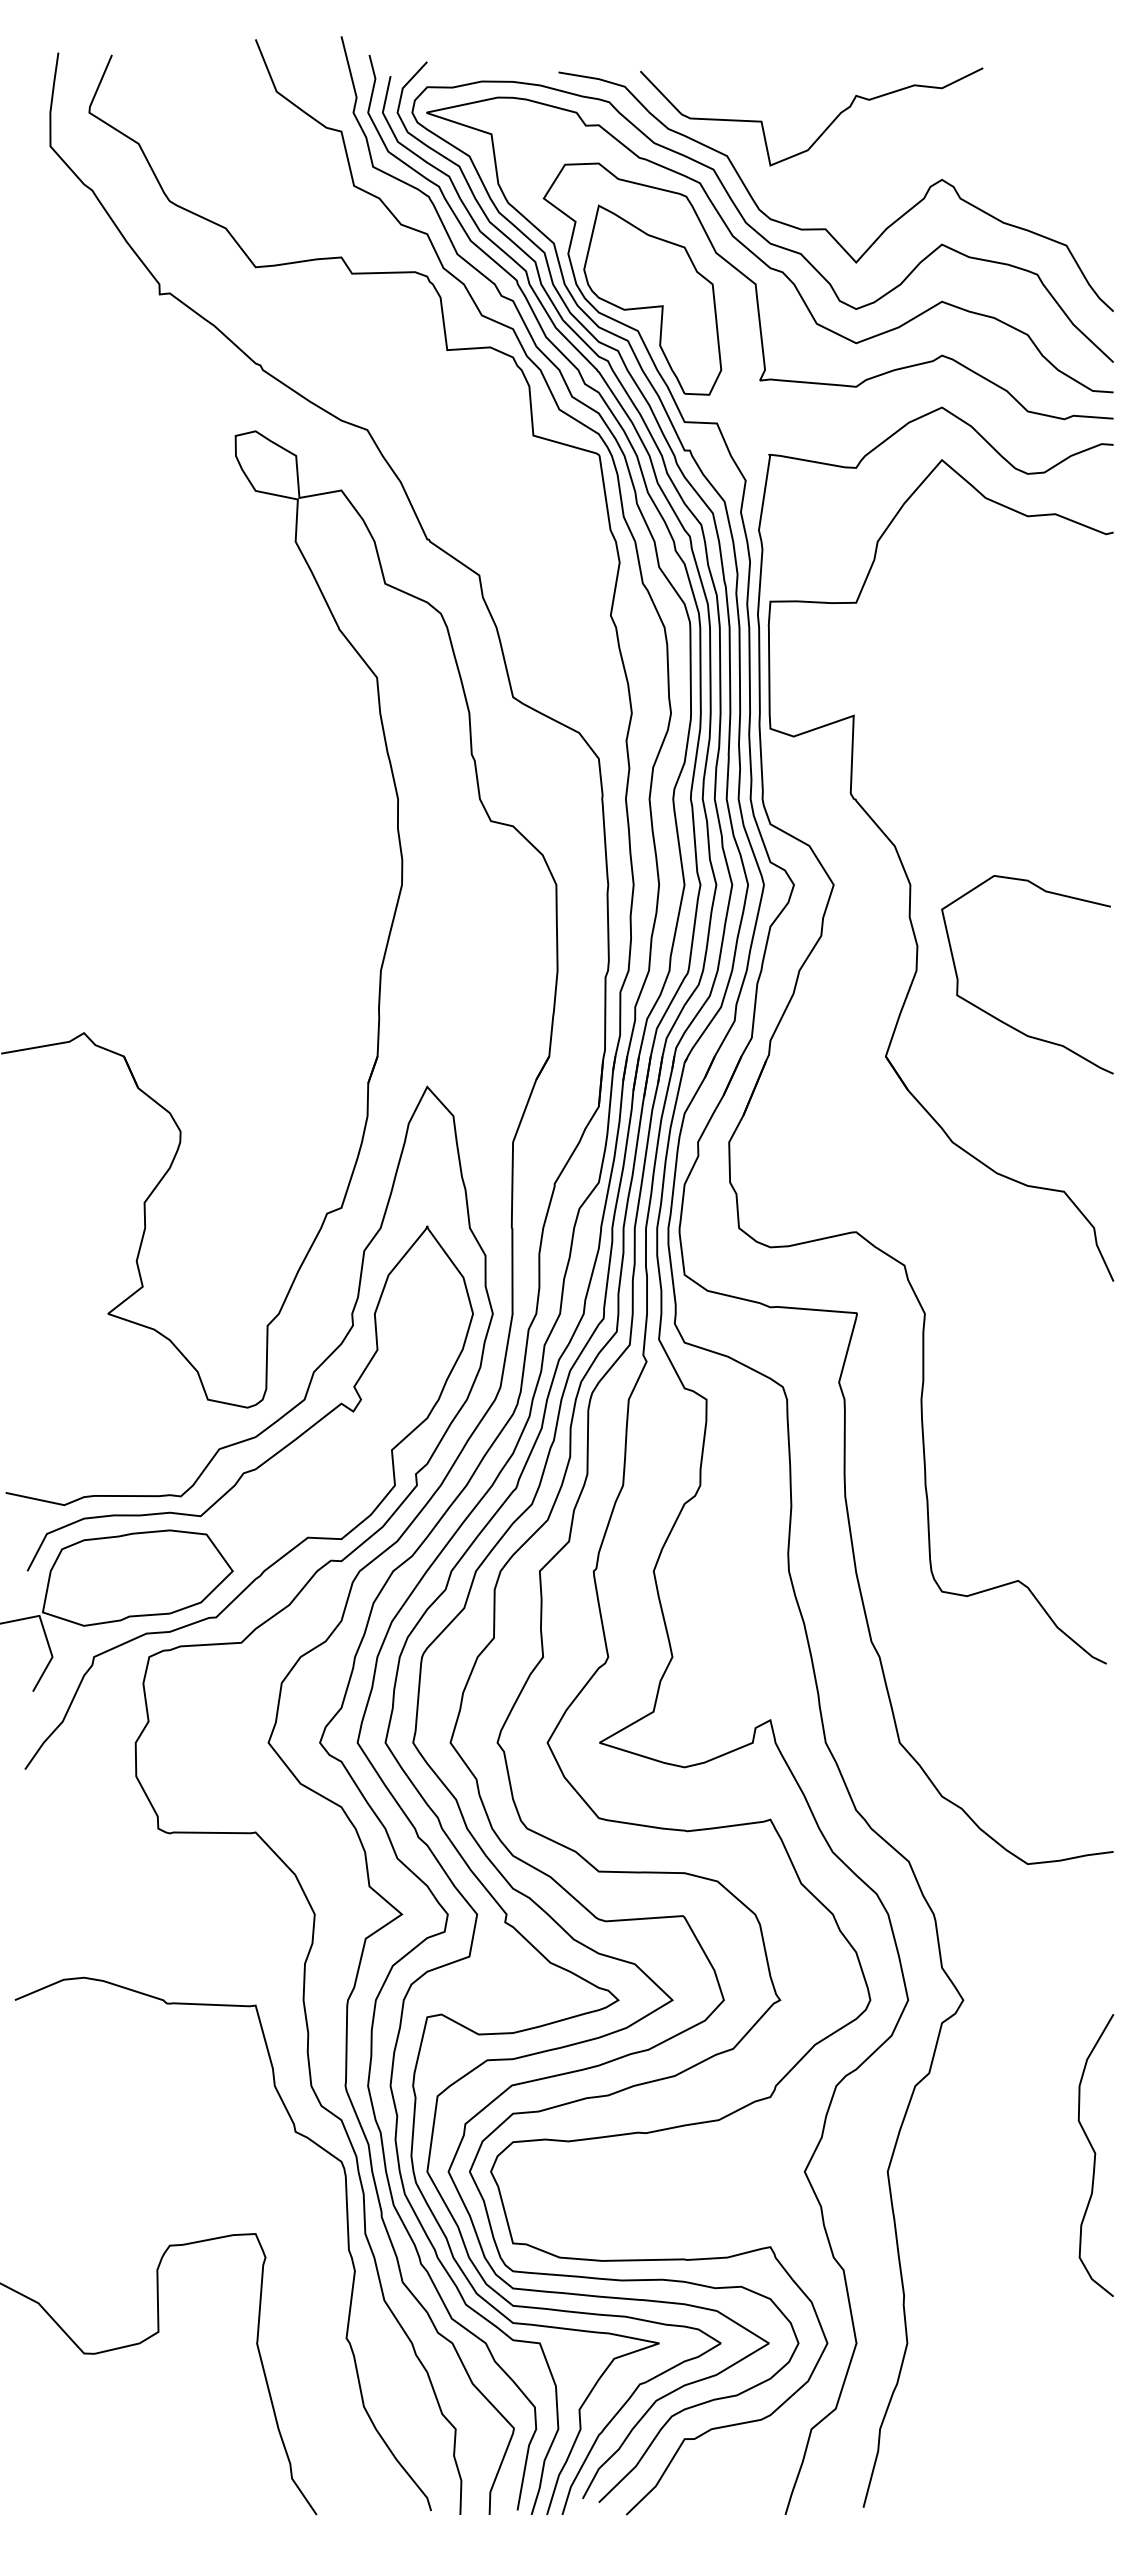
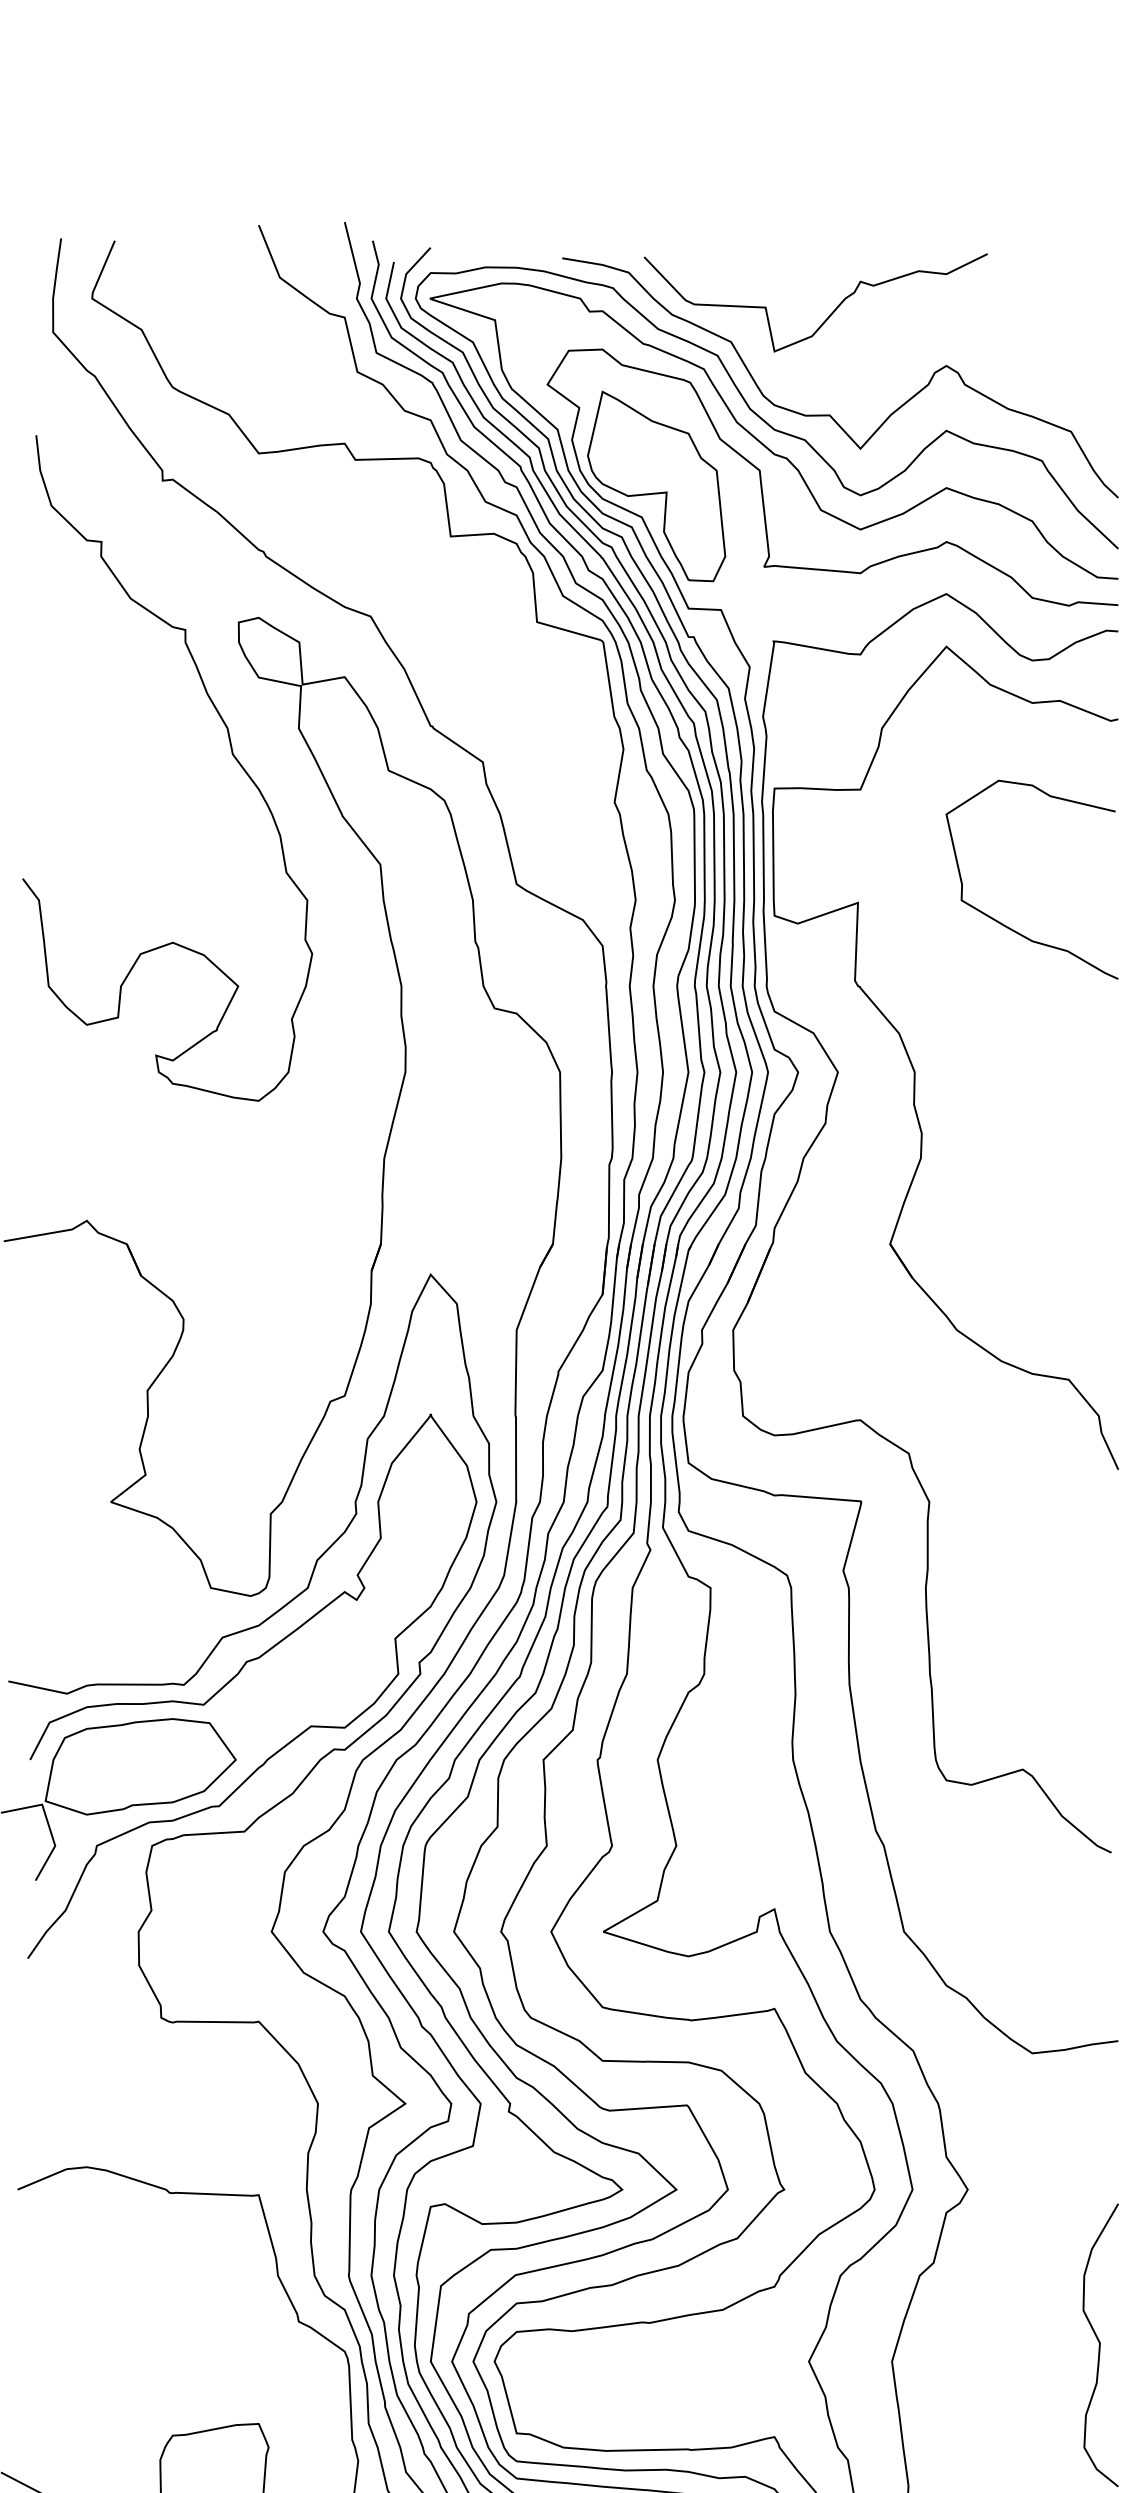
curve: (228, 567) -> (231, 754), added
curve: (1000, 1019) -> (1005, 924), moved

